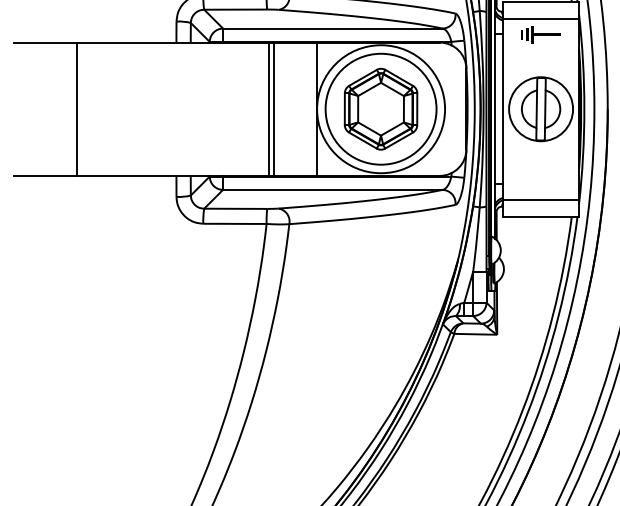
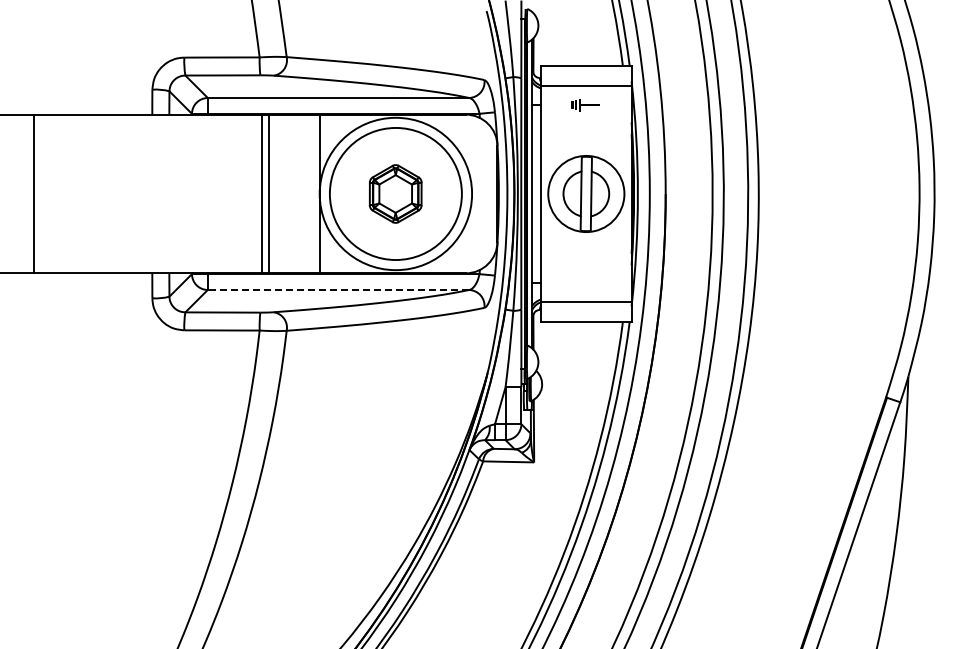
part: (540, 34) -> (585, 105), size x0.6
part: (380, 108) -> (395, 193), size x0.6
line: (332, 189) -> (338, 289), solid -> dashed

